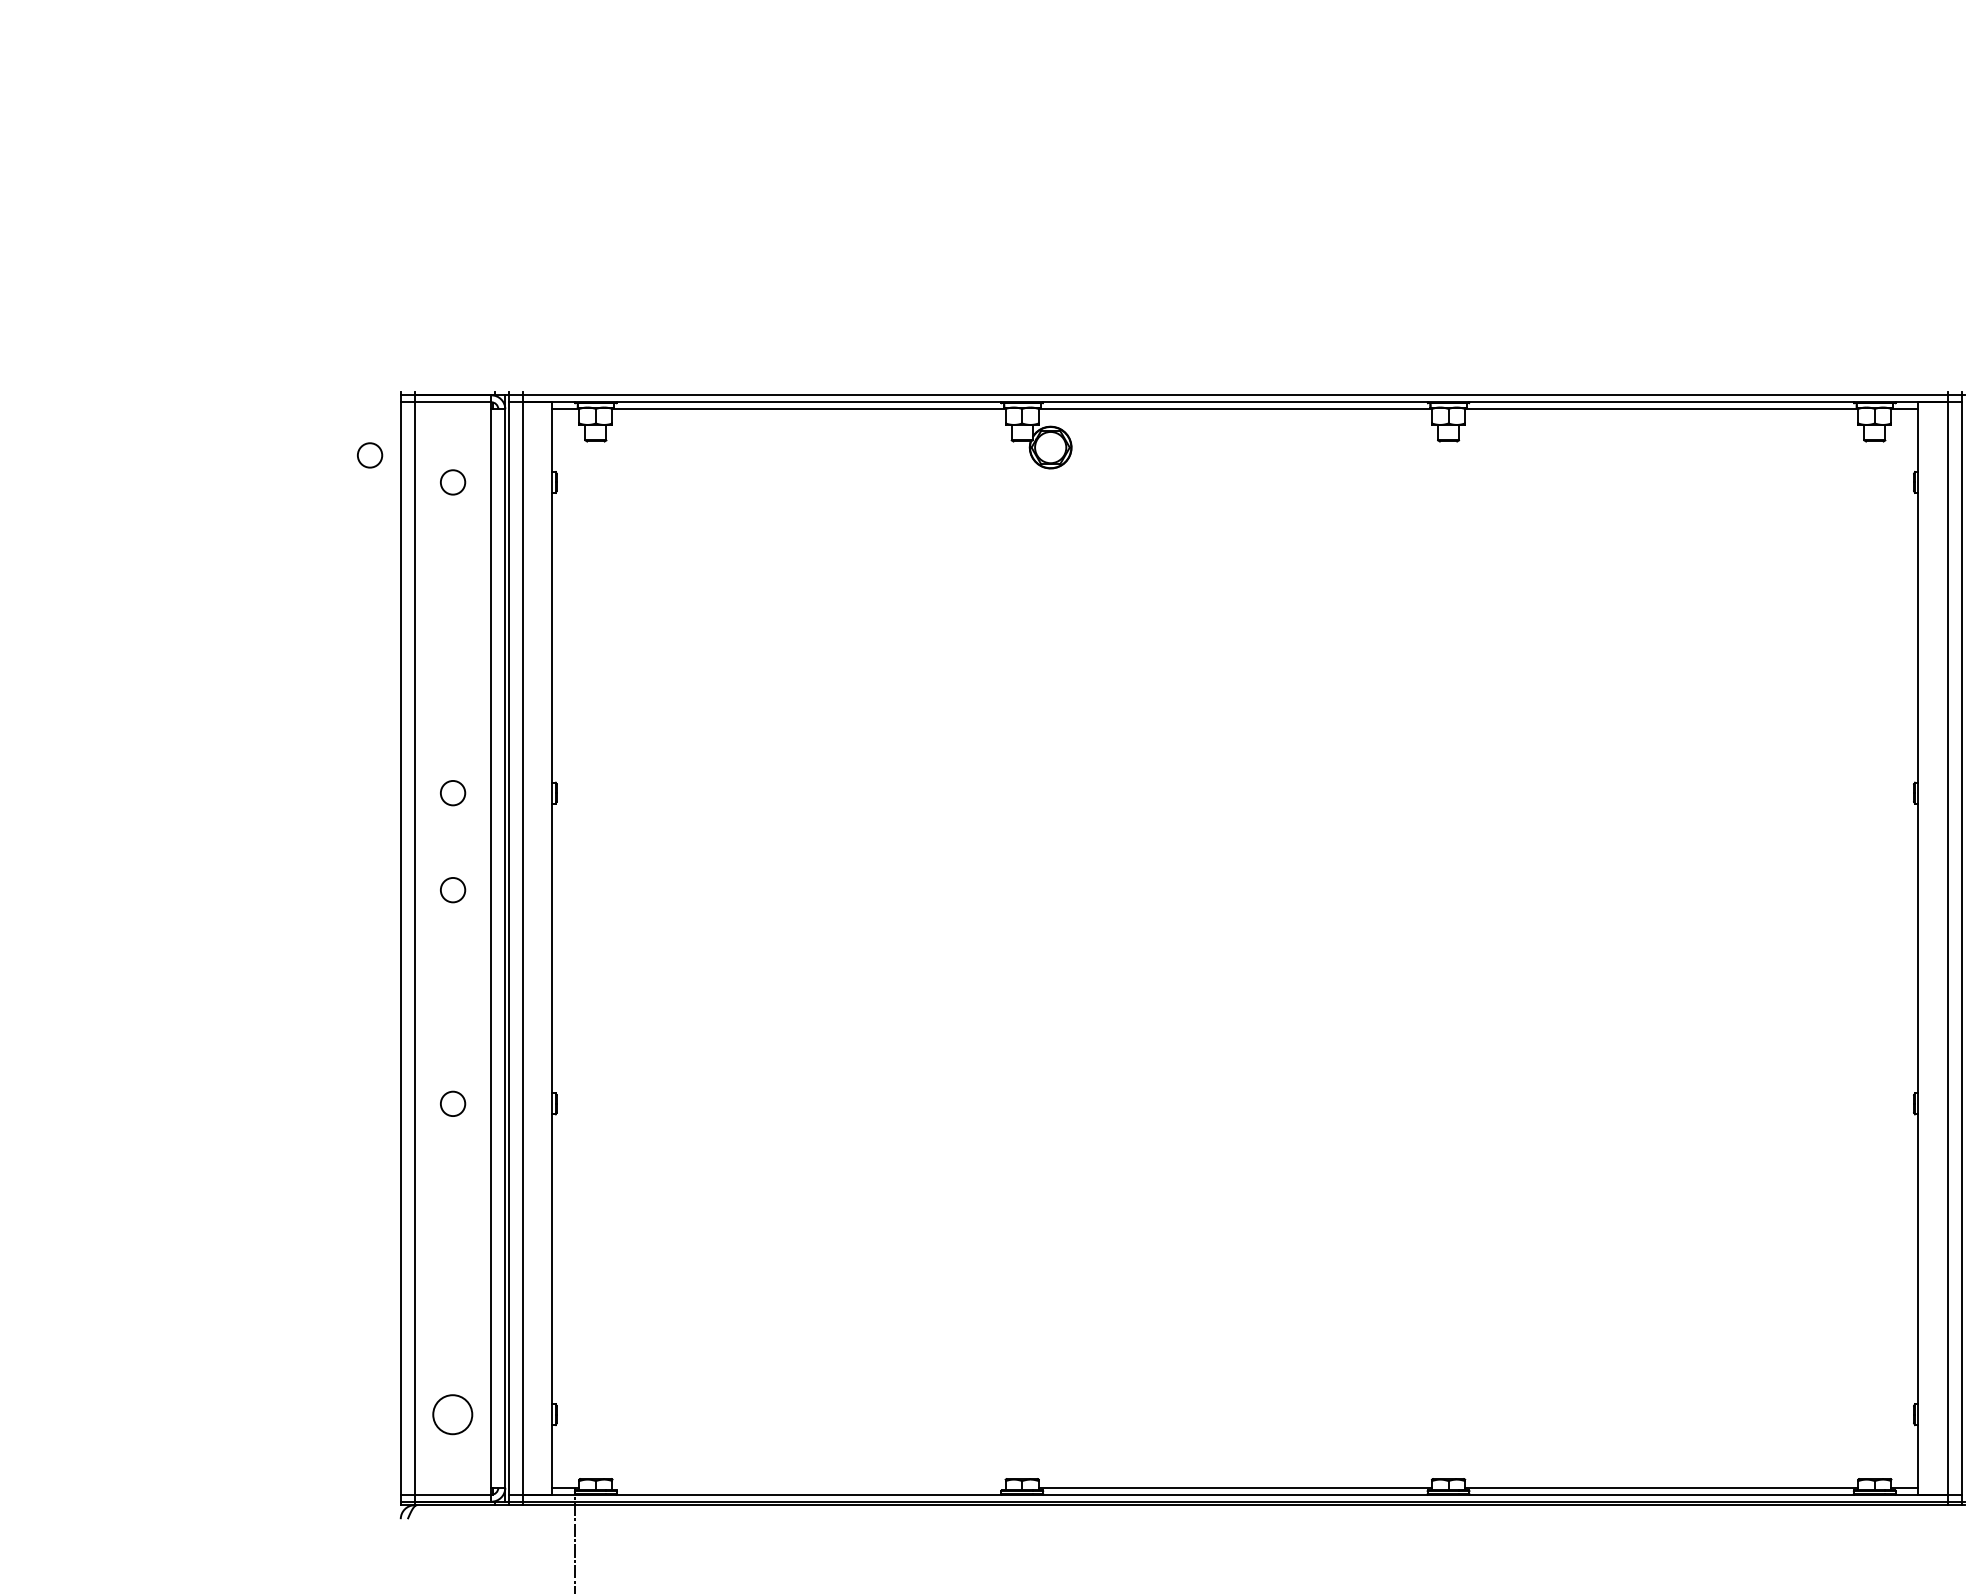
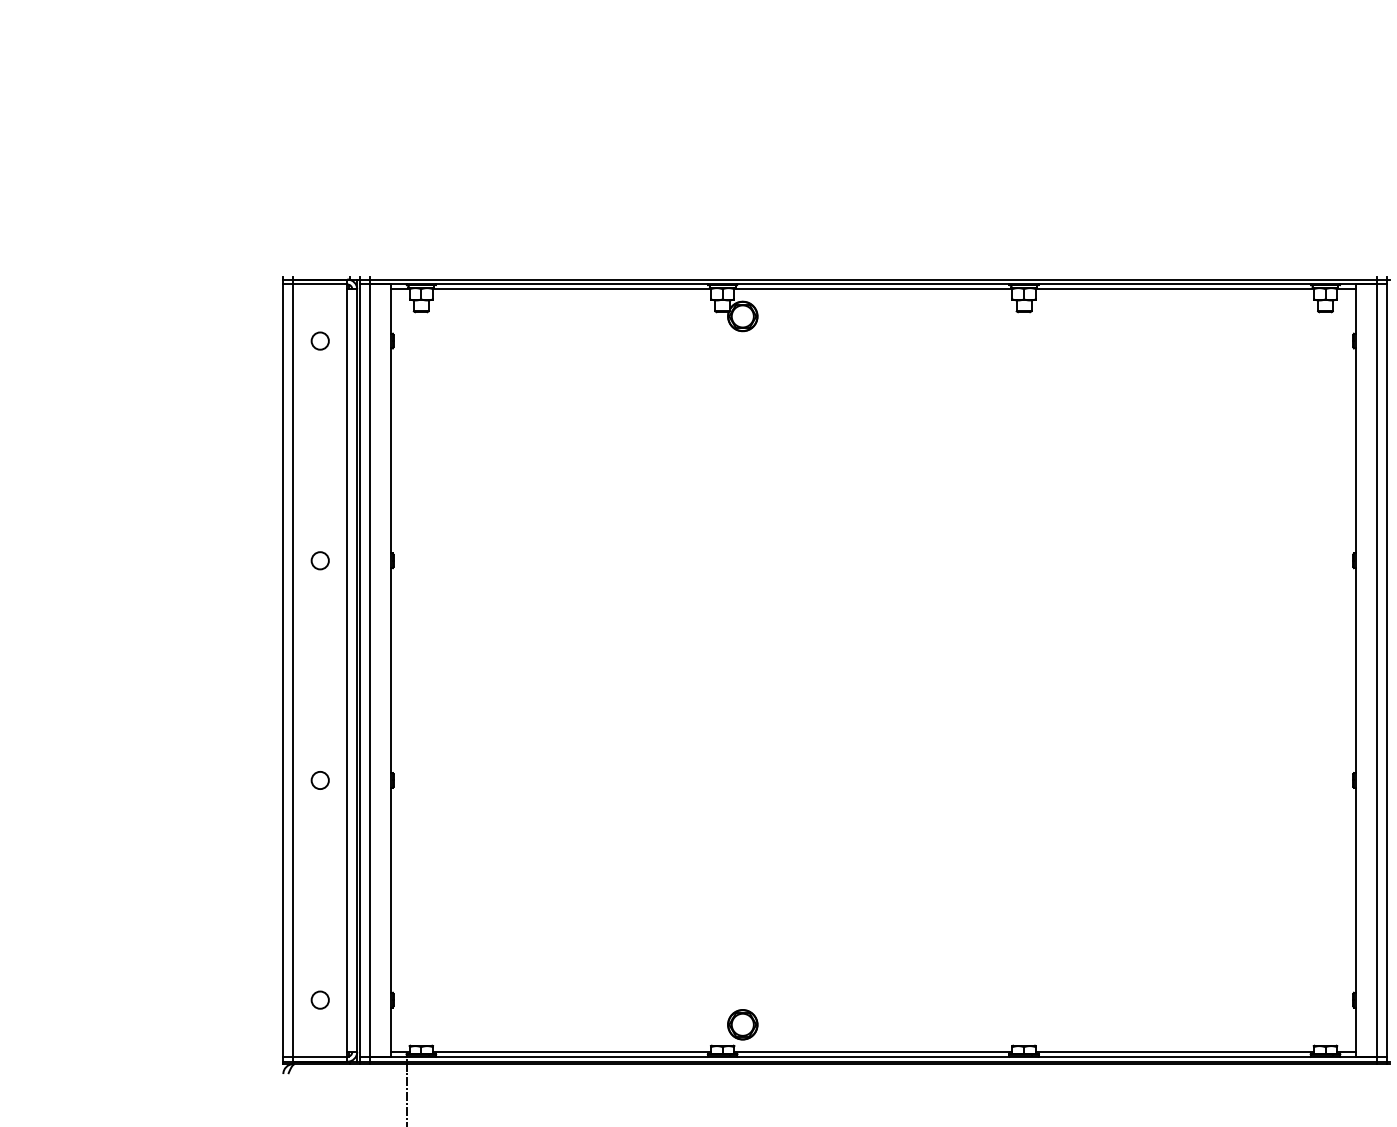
circle: (370, 455) -> (261, 322), removed
circle: (453, 890) -> (320, 629), removed
circle: (453, 1414) -> (320, 1000), size x0.62
part: (1050, 1449) -> (742, 1024), added
line: (808, 1487) -> (571, 1051), added

